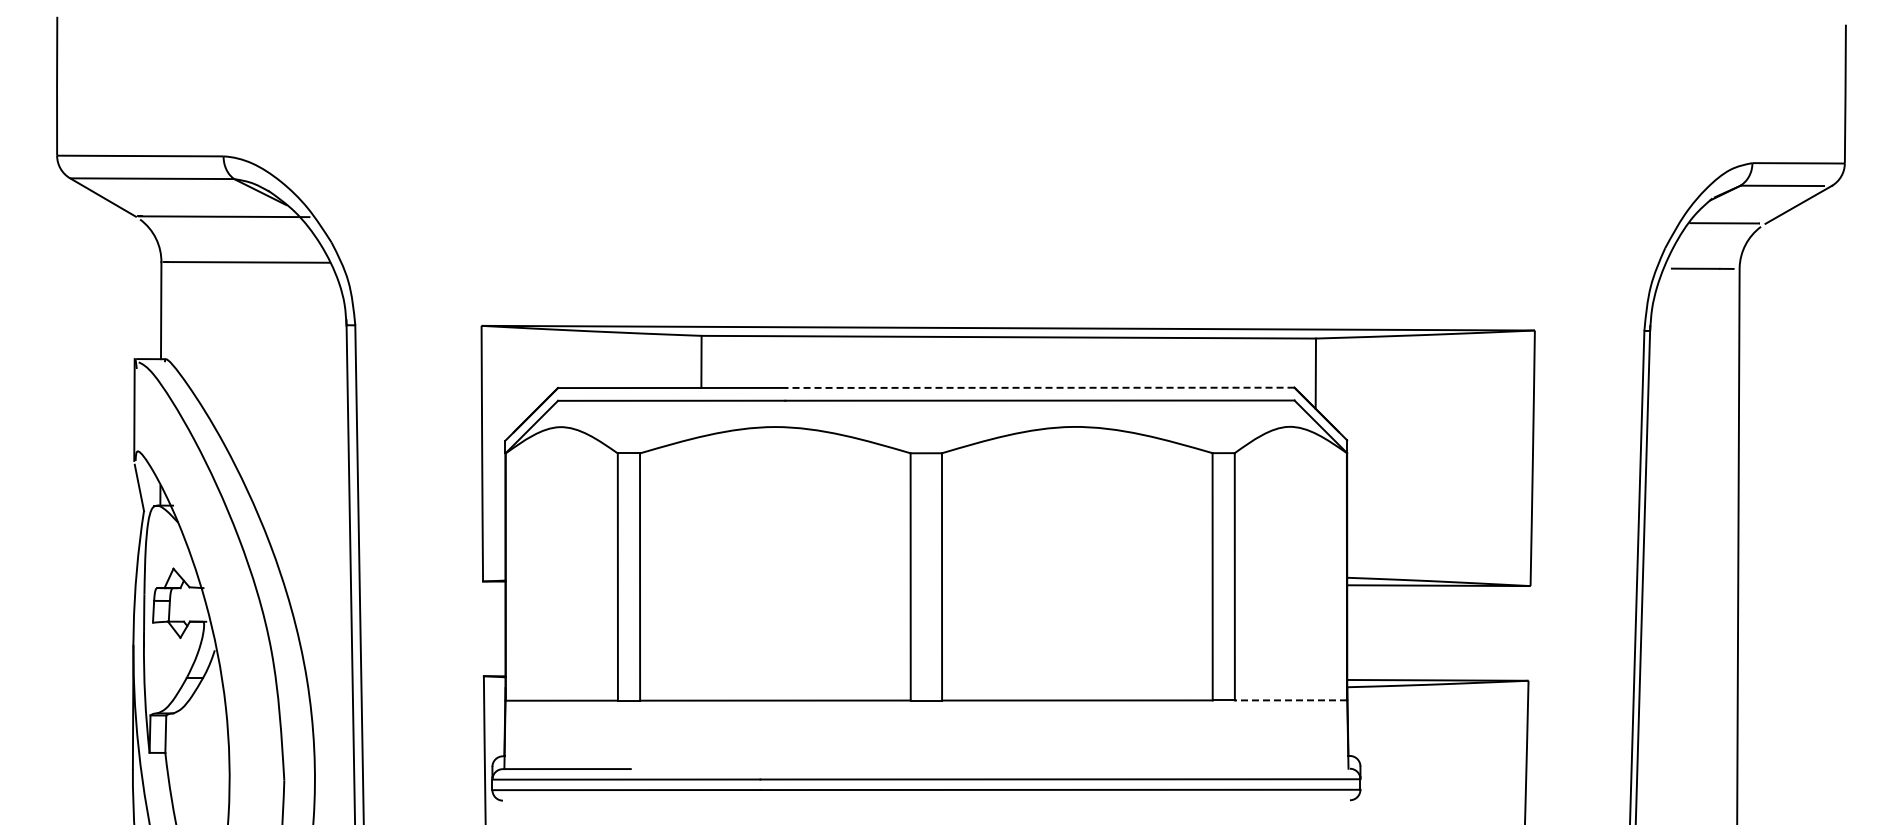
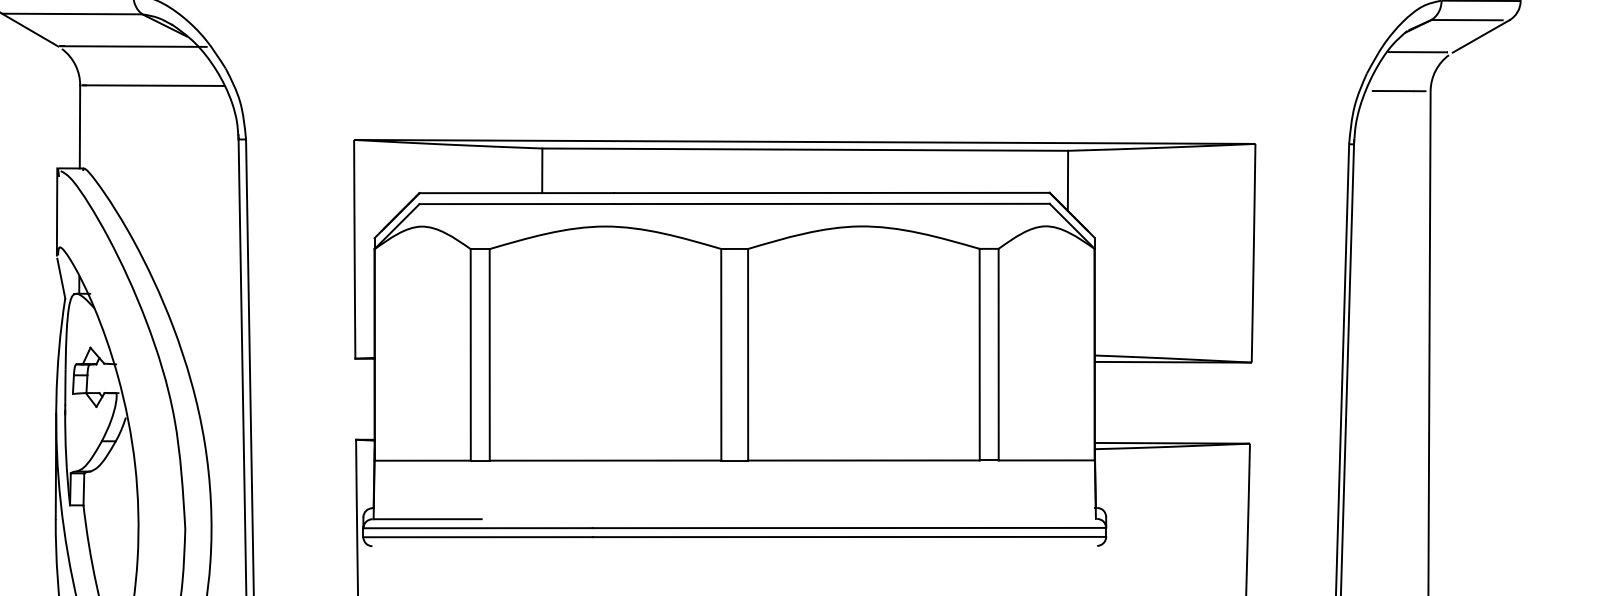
line: (1039, 387) -> (831, 192), dashed -> solid
line: (1290, 700) -> (1046, 460), dashed -> solid

